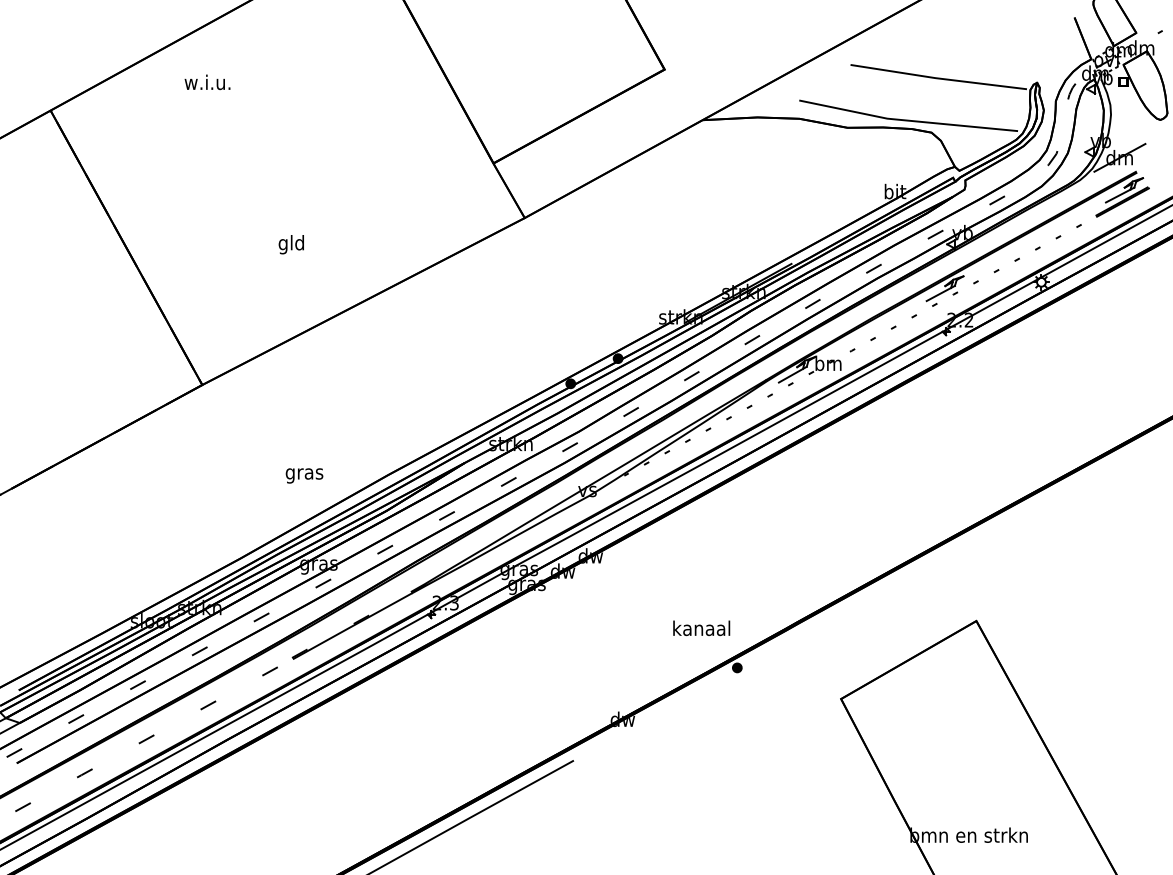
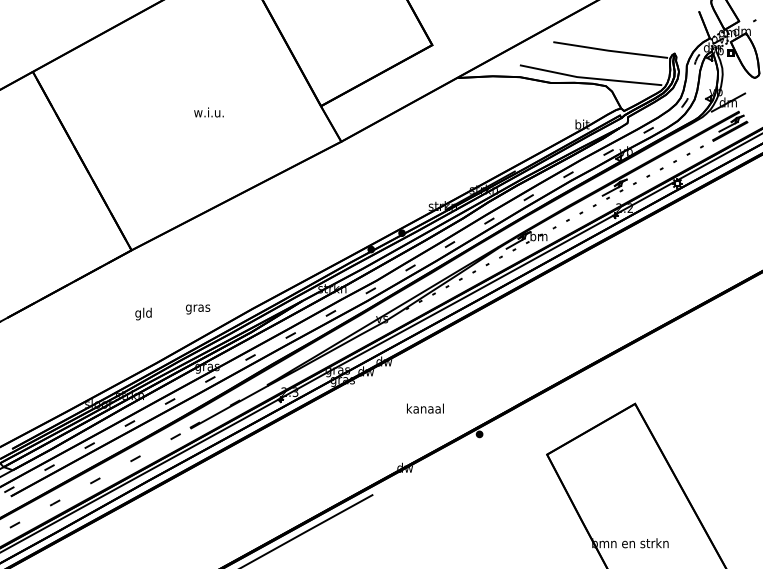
text: (206, 82) -> (208, 112), moved
text: (291, 243) -> (143, 313), moved
text: (701, 628) -> (425, 408), moved

